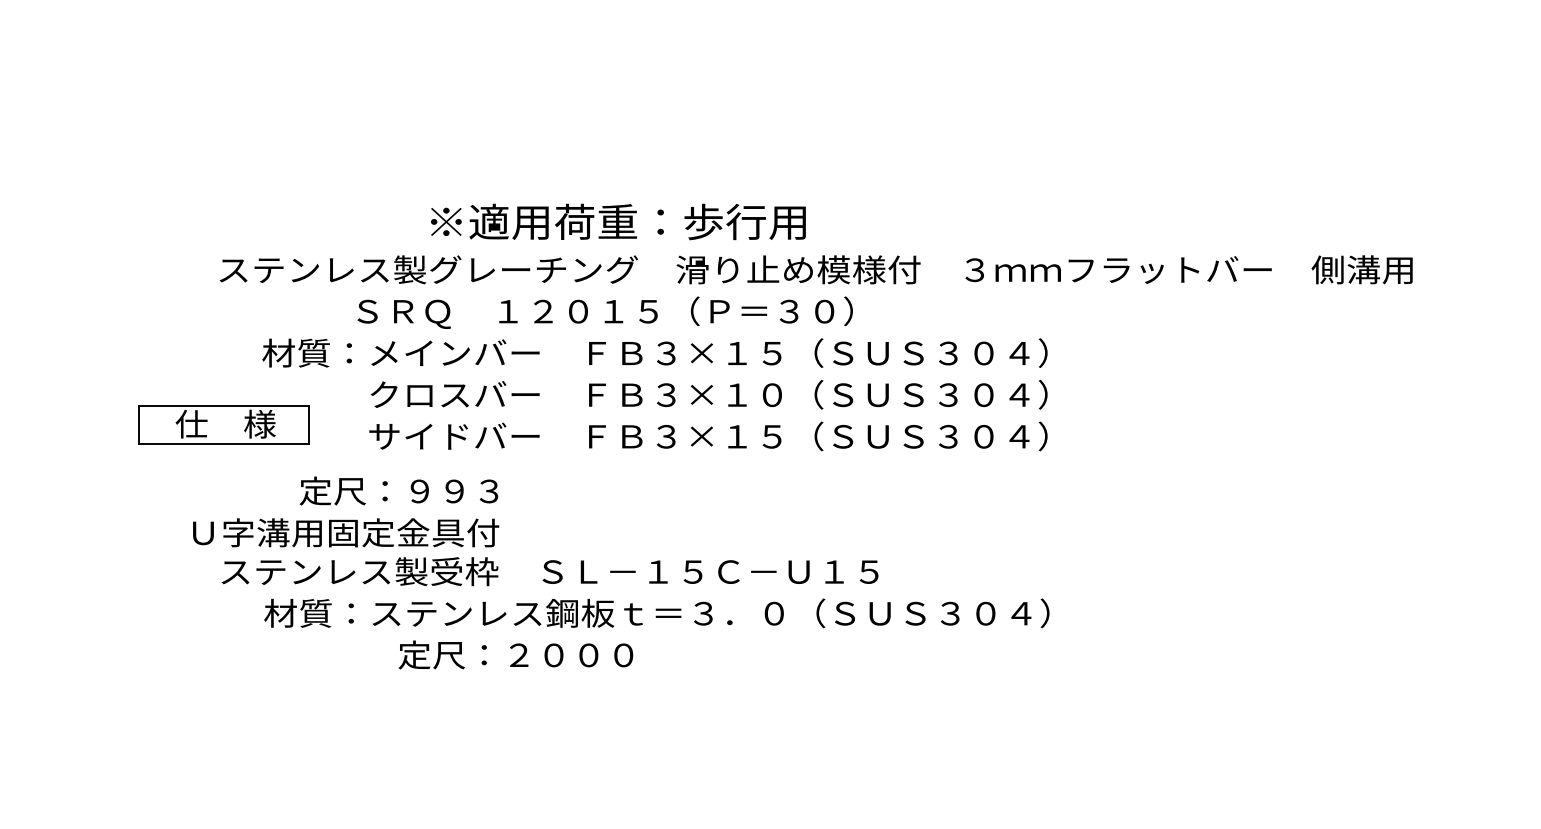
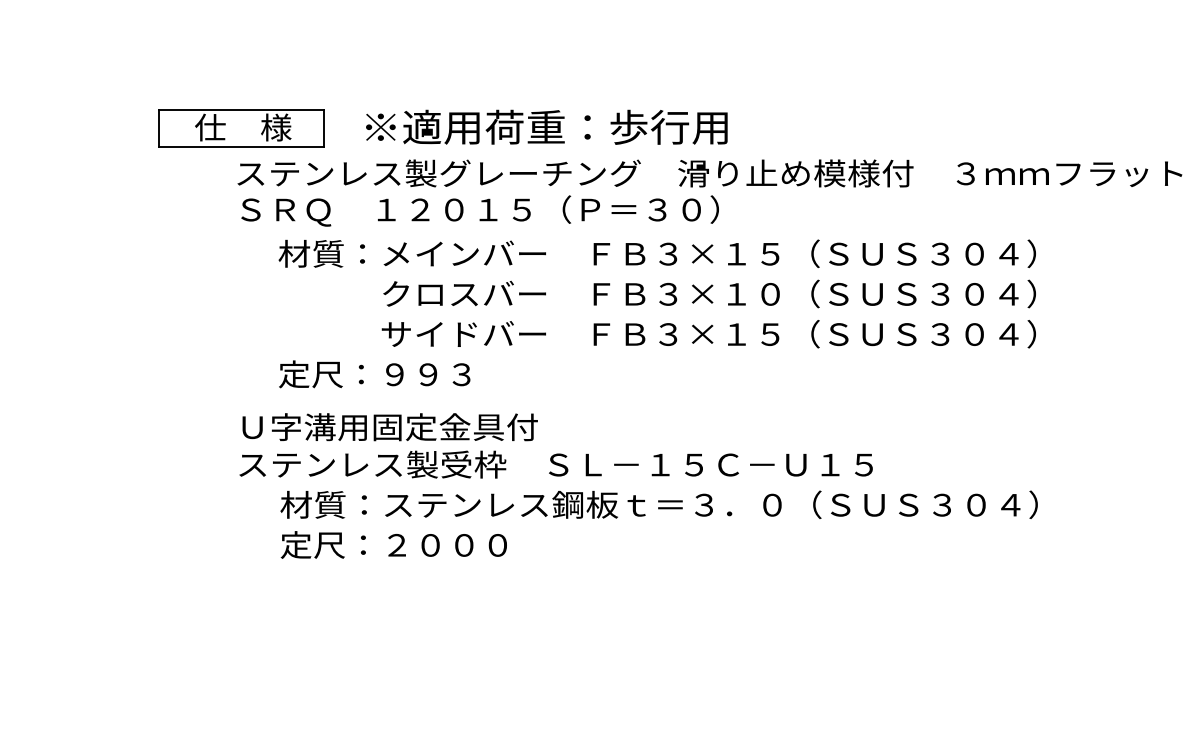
text: (618, 221) -> (546, 126), moved
text: (604, 312) -> (479, 210), moved
part: (223, 424) -> (241, 127), moved
text: (398, 490) -> (374, 373), moved
text: (346, 532) -> (390, 426), moved
text: (515, 654) -> (393, 544), moved

